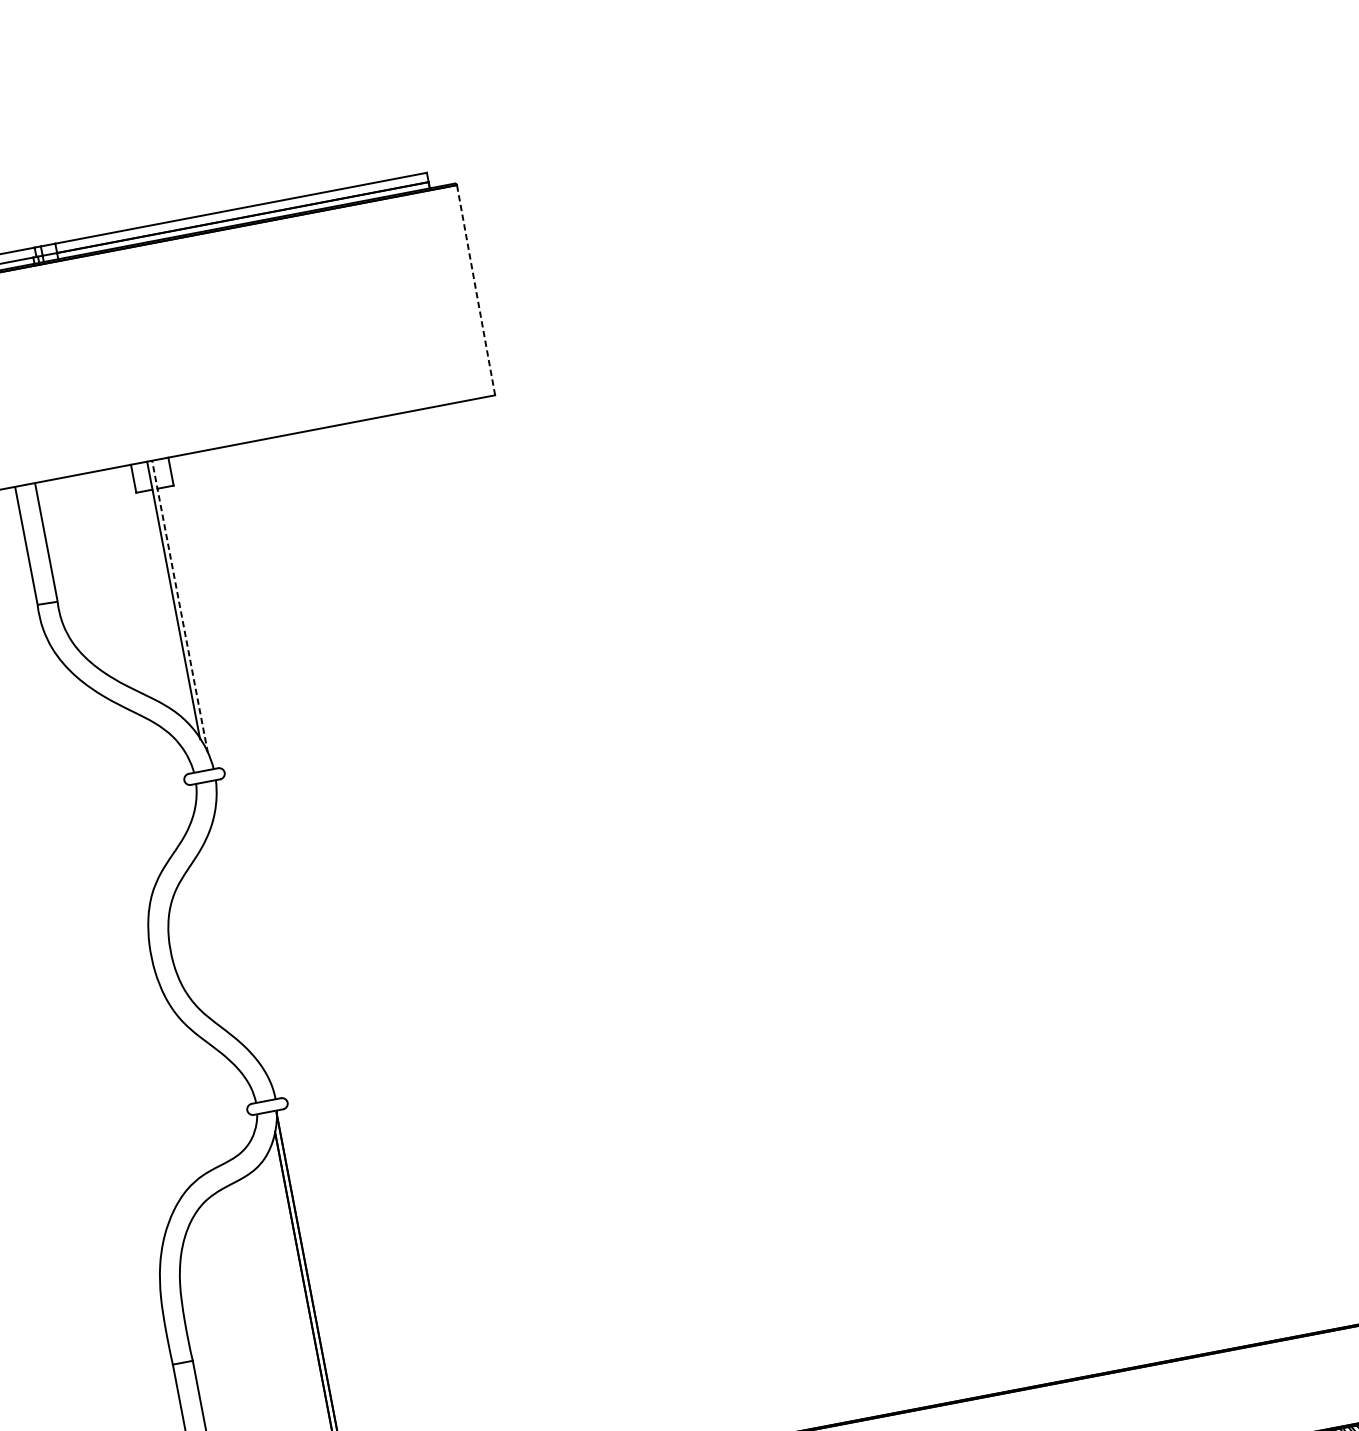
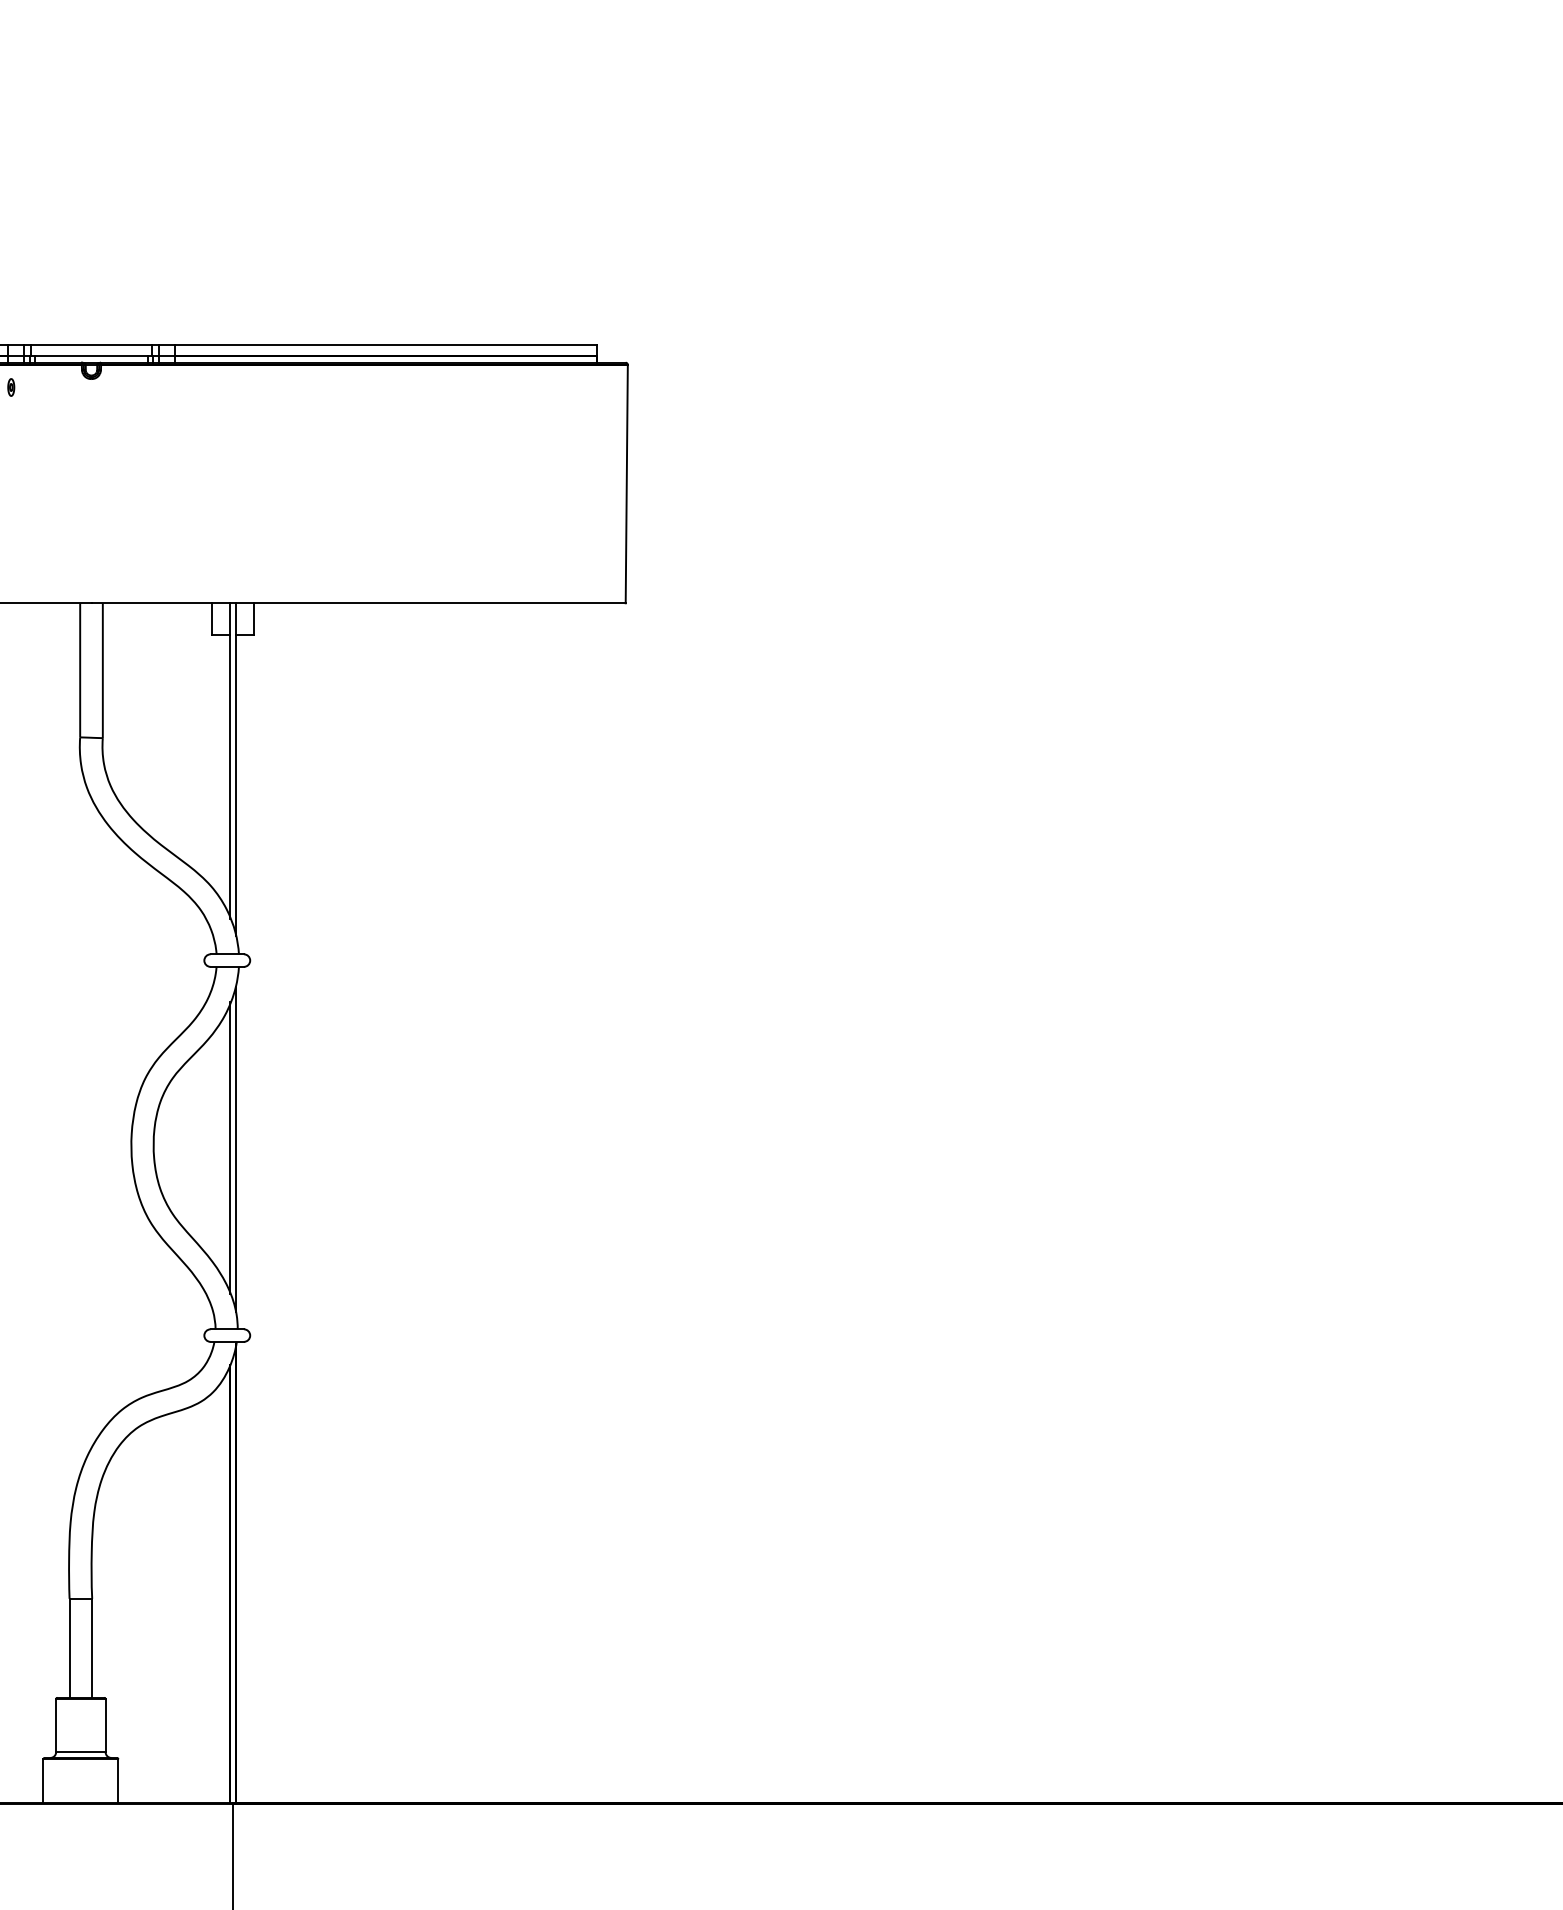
line: (475, 289) -> (626, 483), dashed -> solid
line: (179, 606) -> (235, 768), dashed -> solid
line: (238, 940) -> (230, 1147), added
line: (243, 941) -> (235, 1149), added

